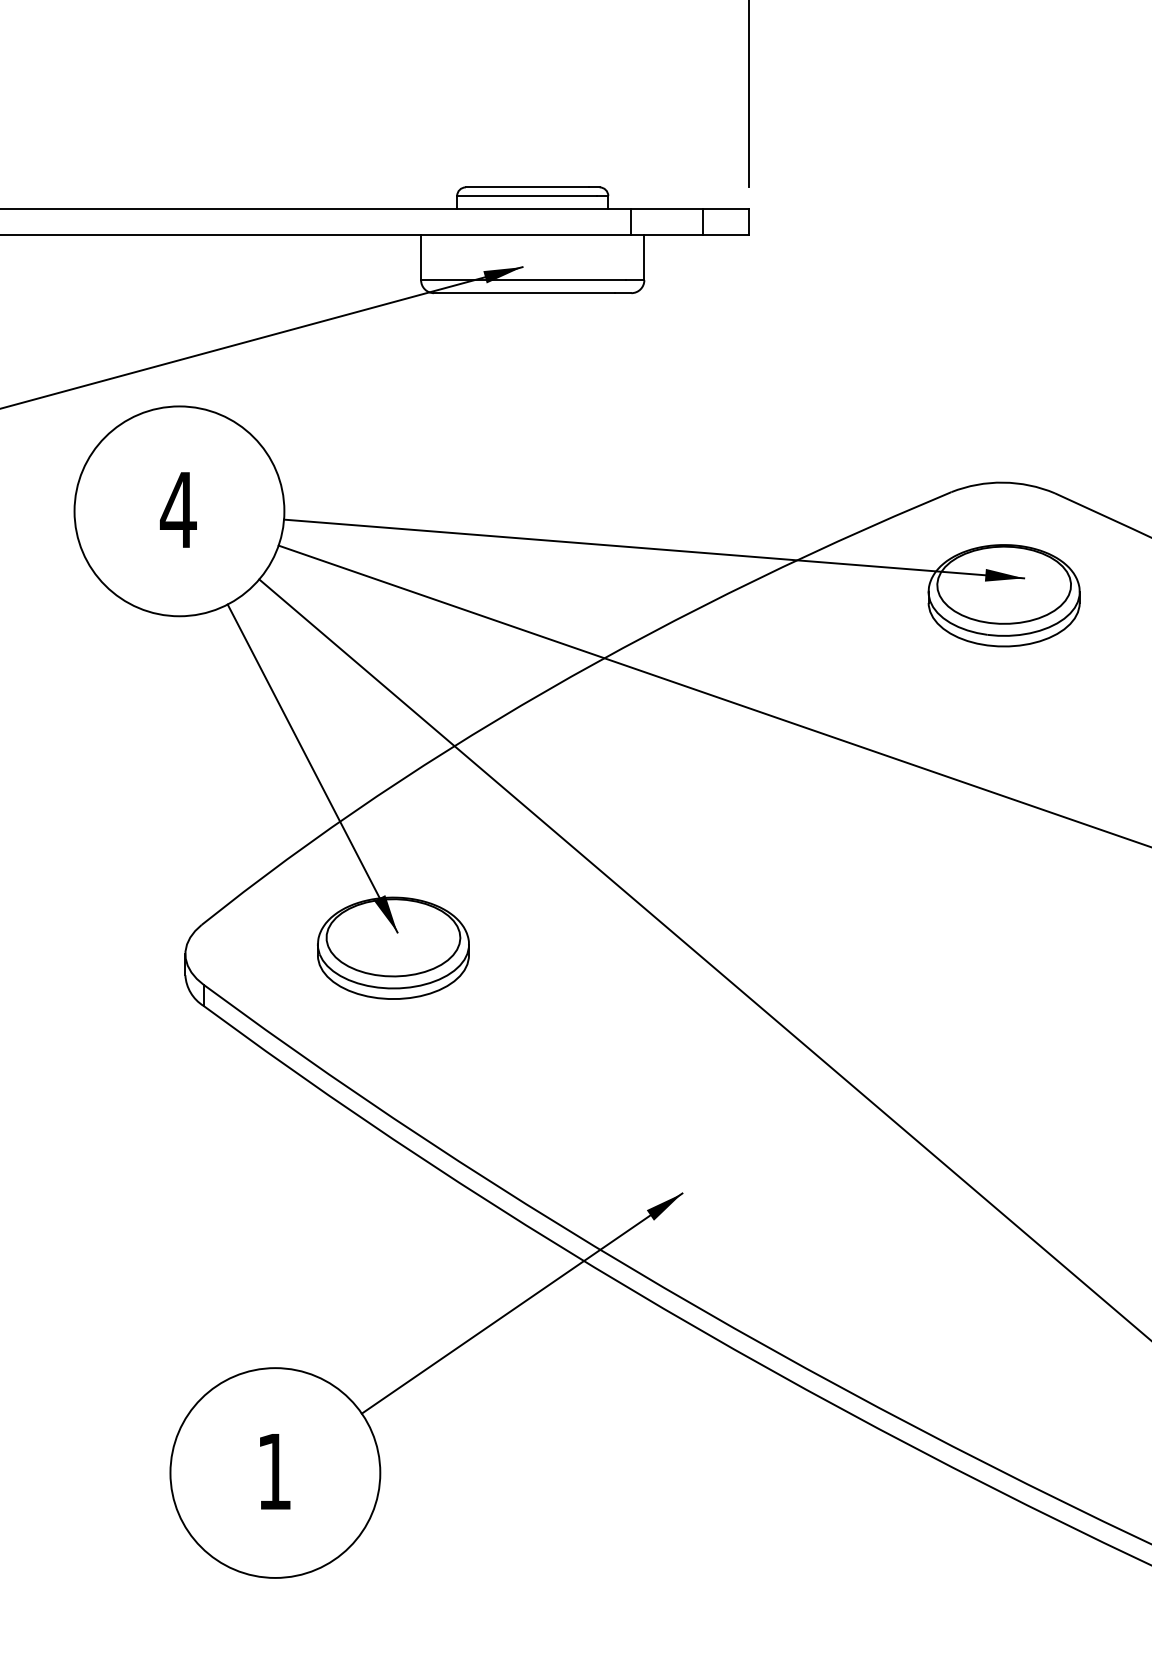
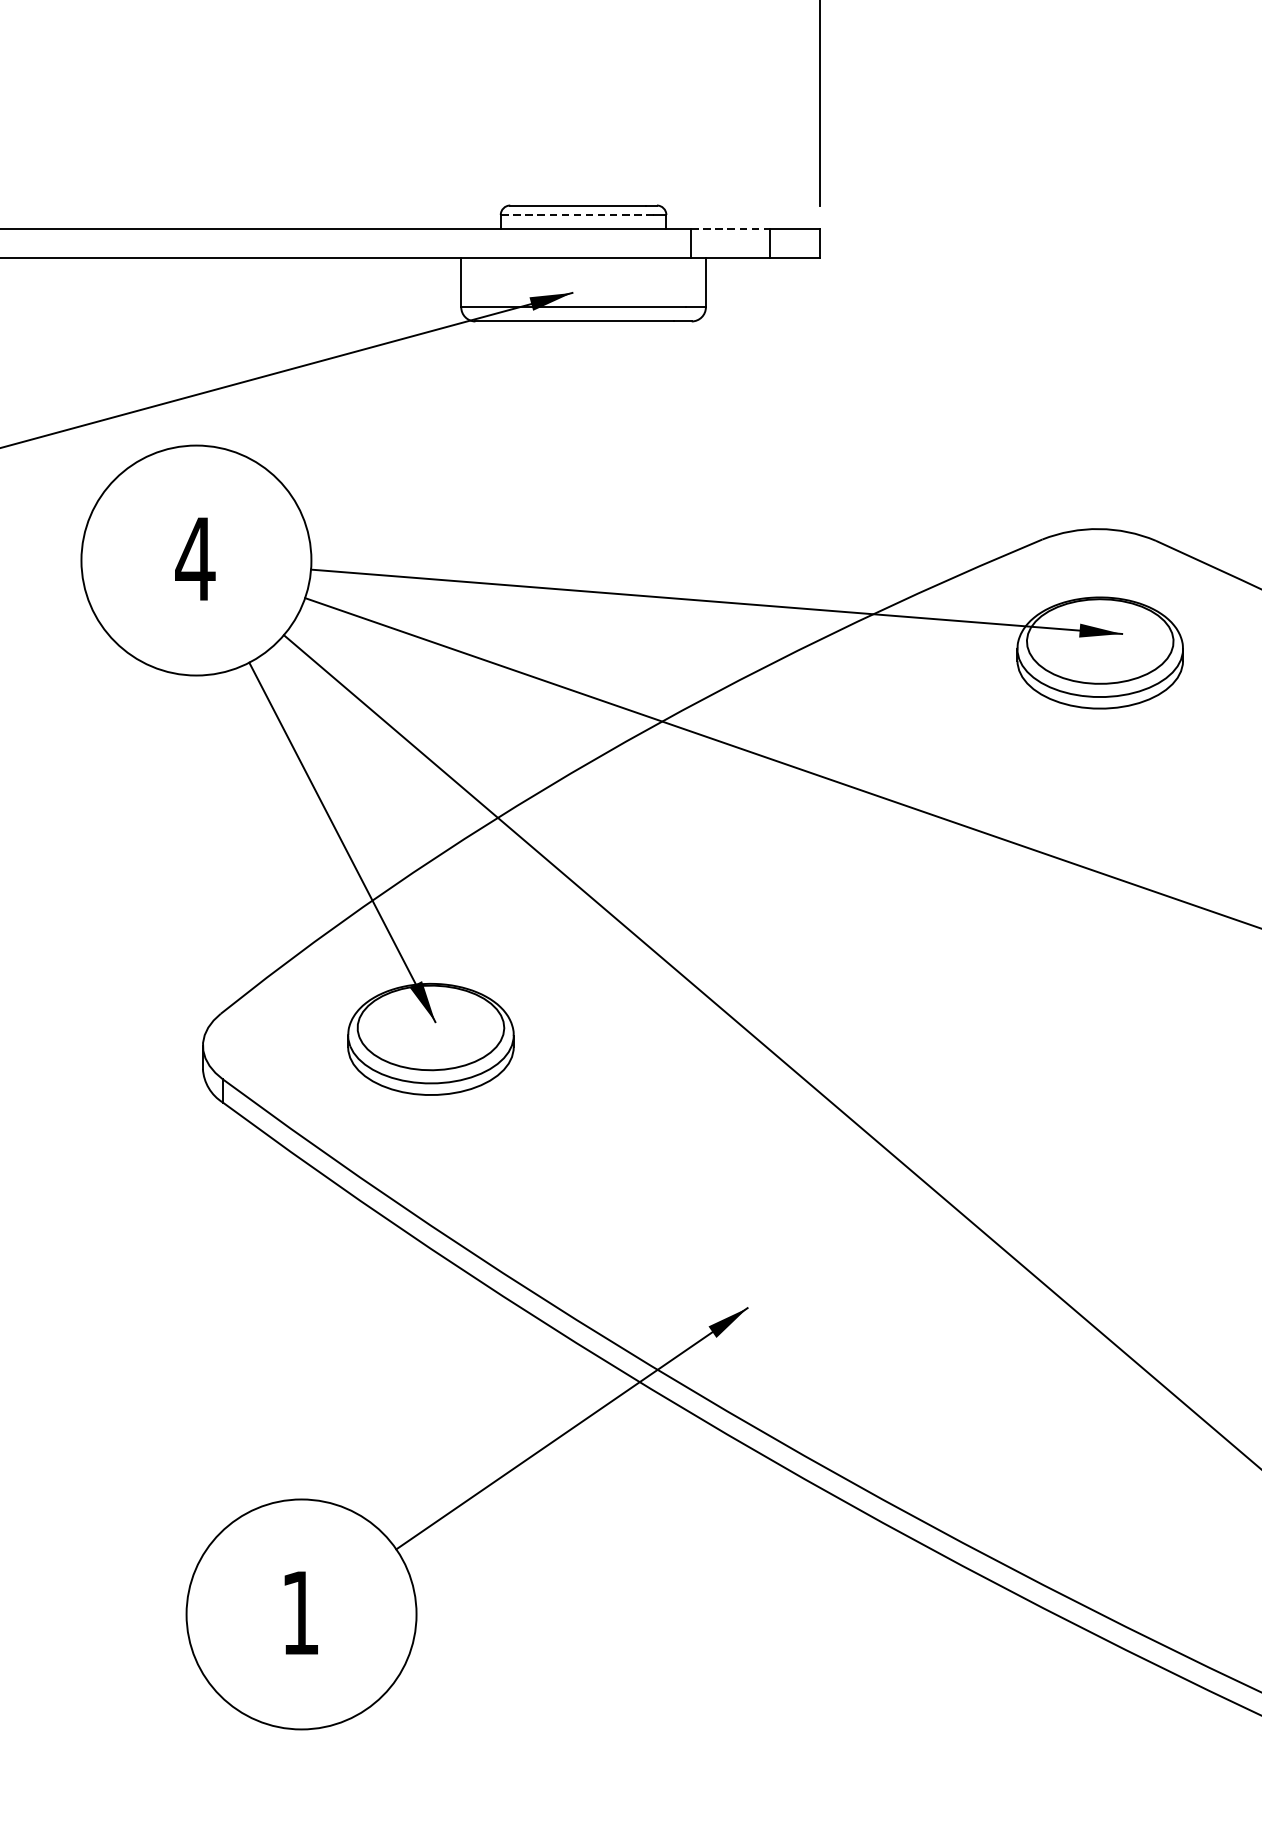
line: (526, 196) -> (576, 215), solid -> dashed
line: (666, 208) -> (730, 228), solid -> dashed

